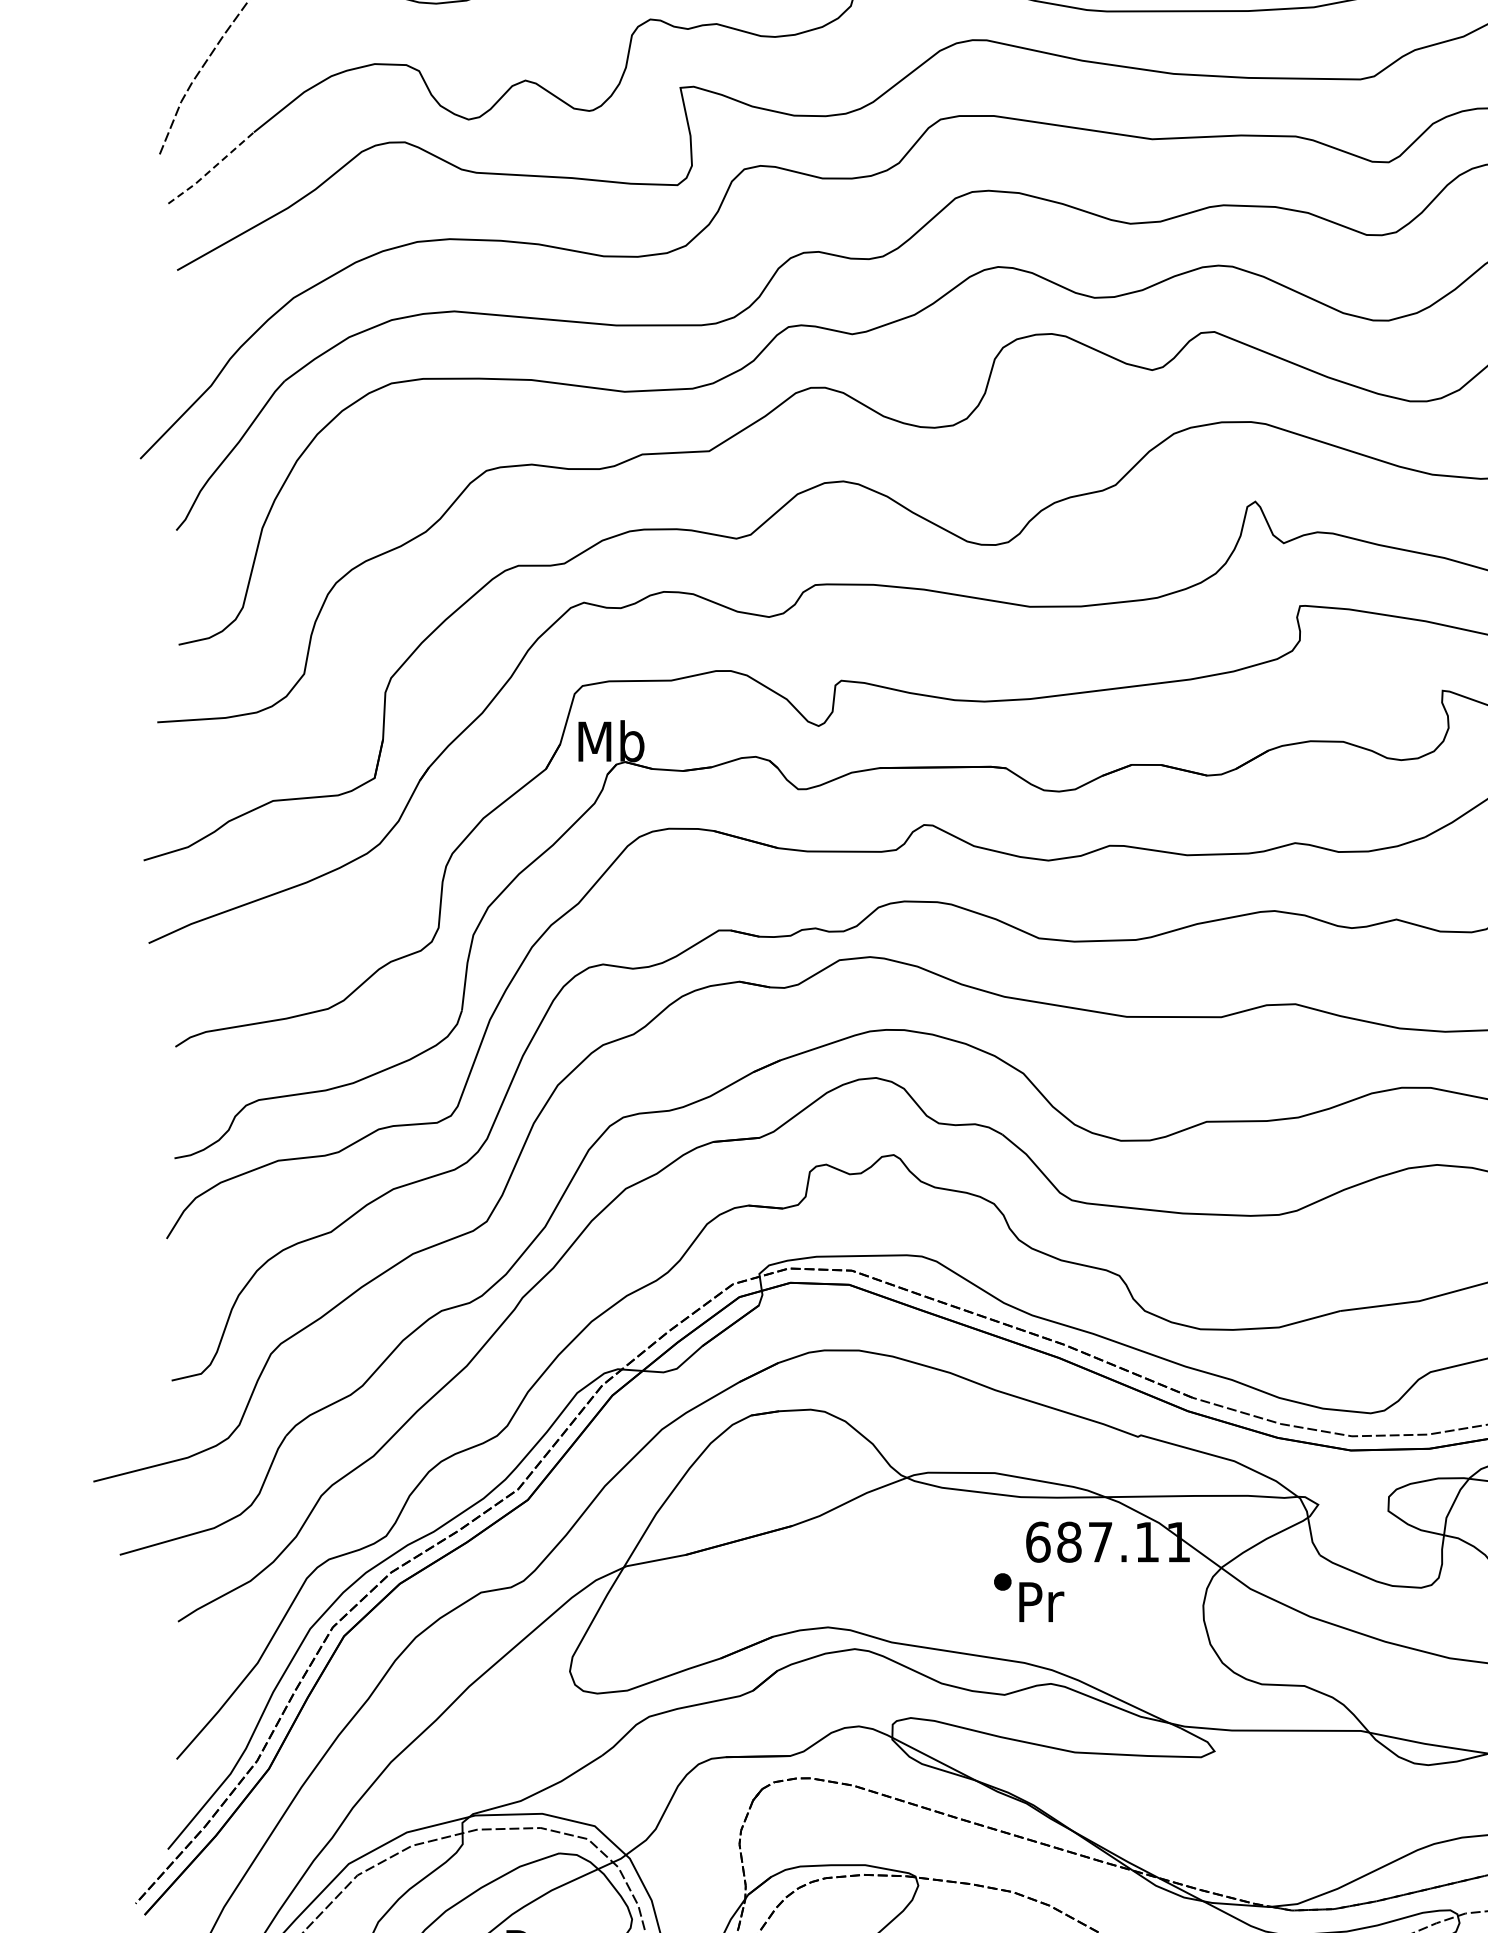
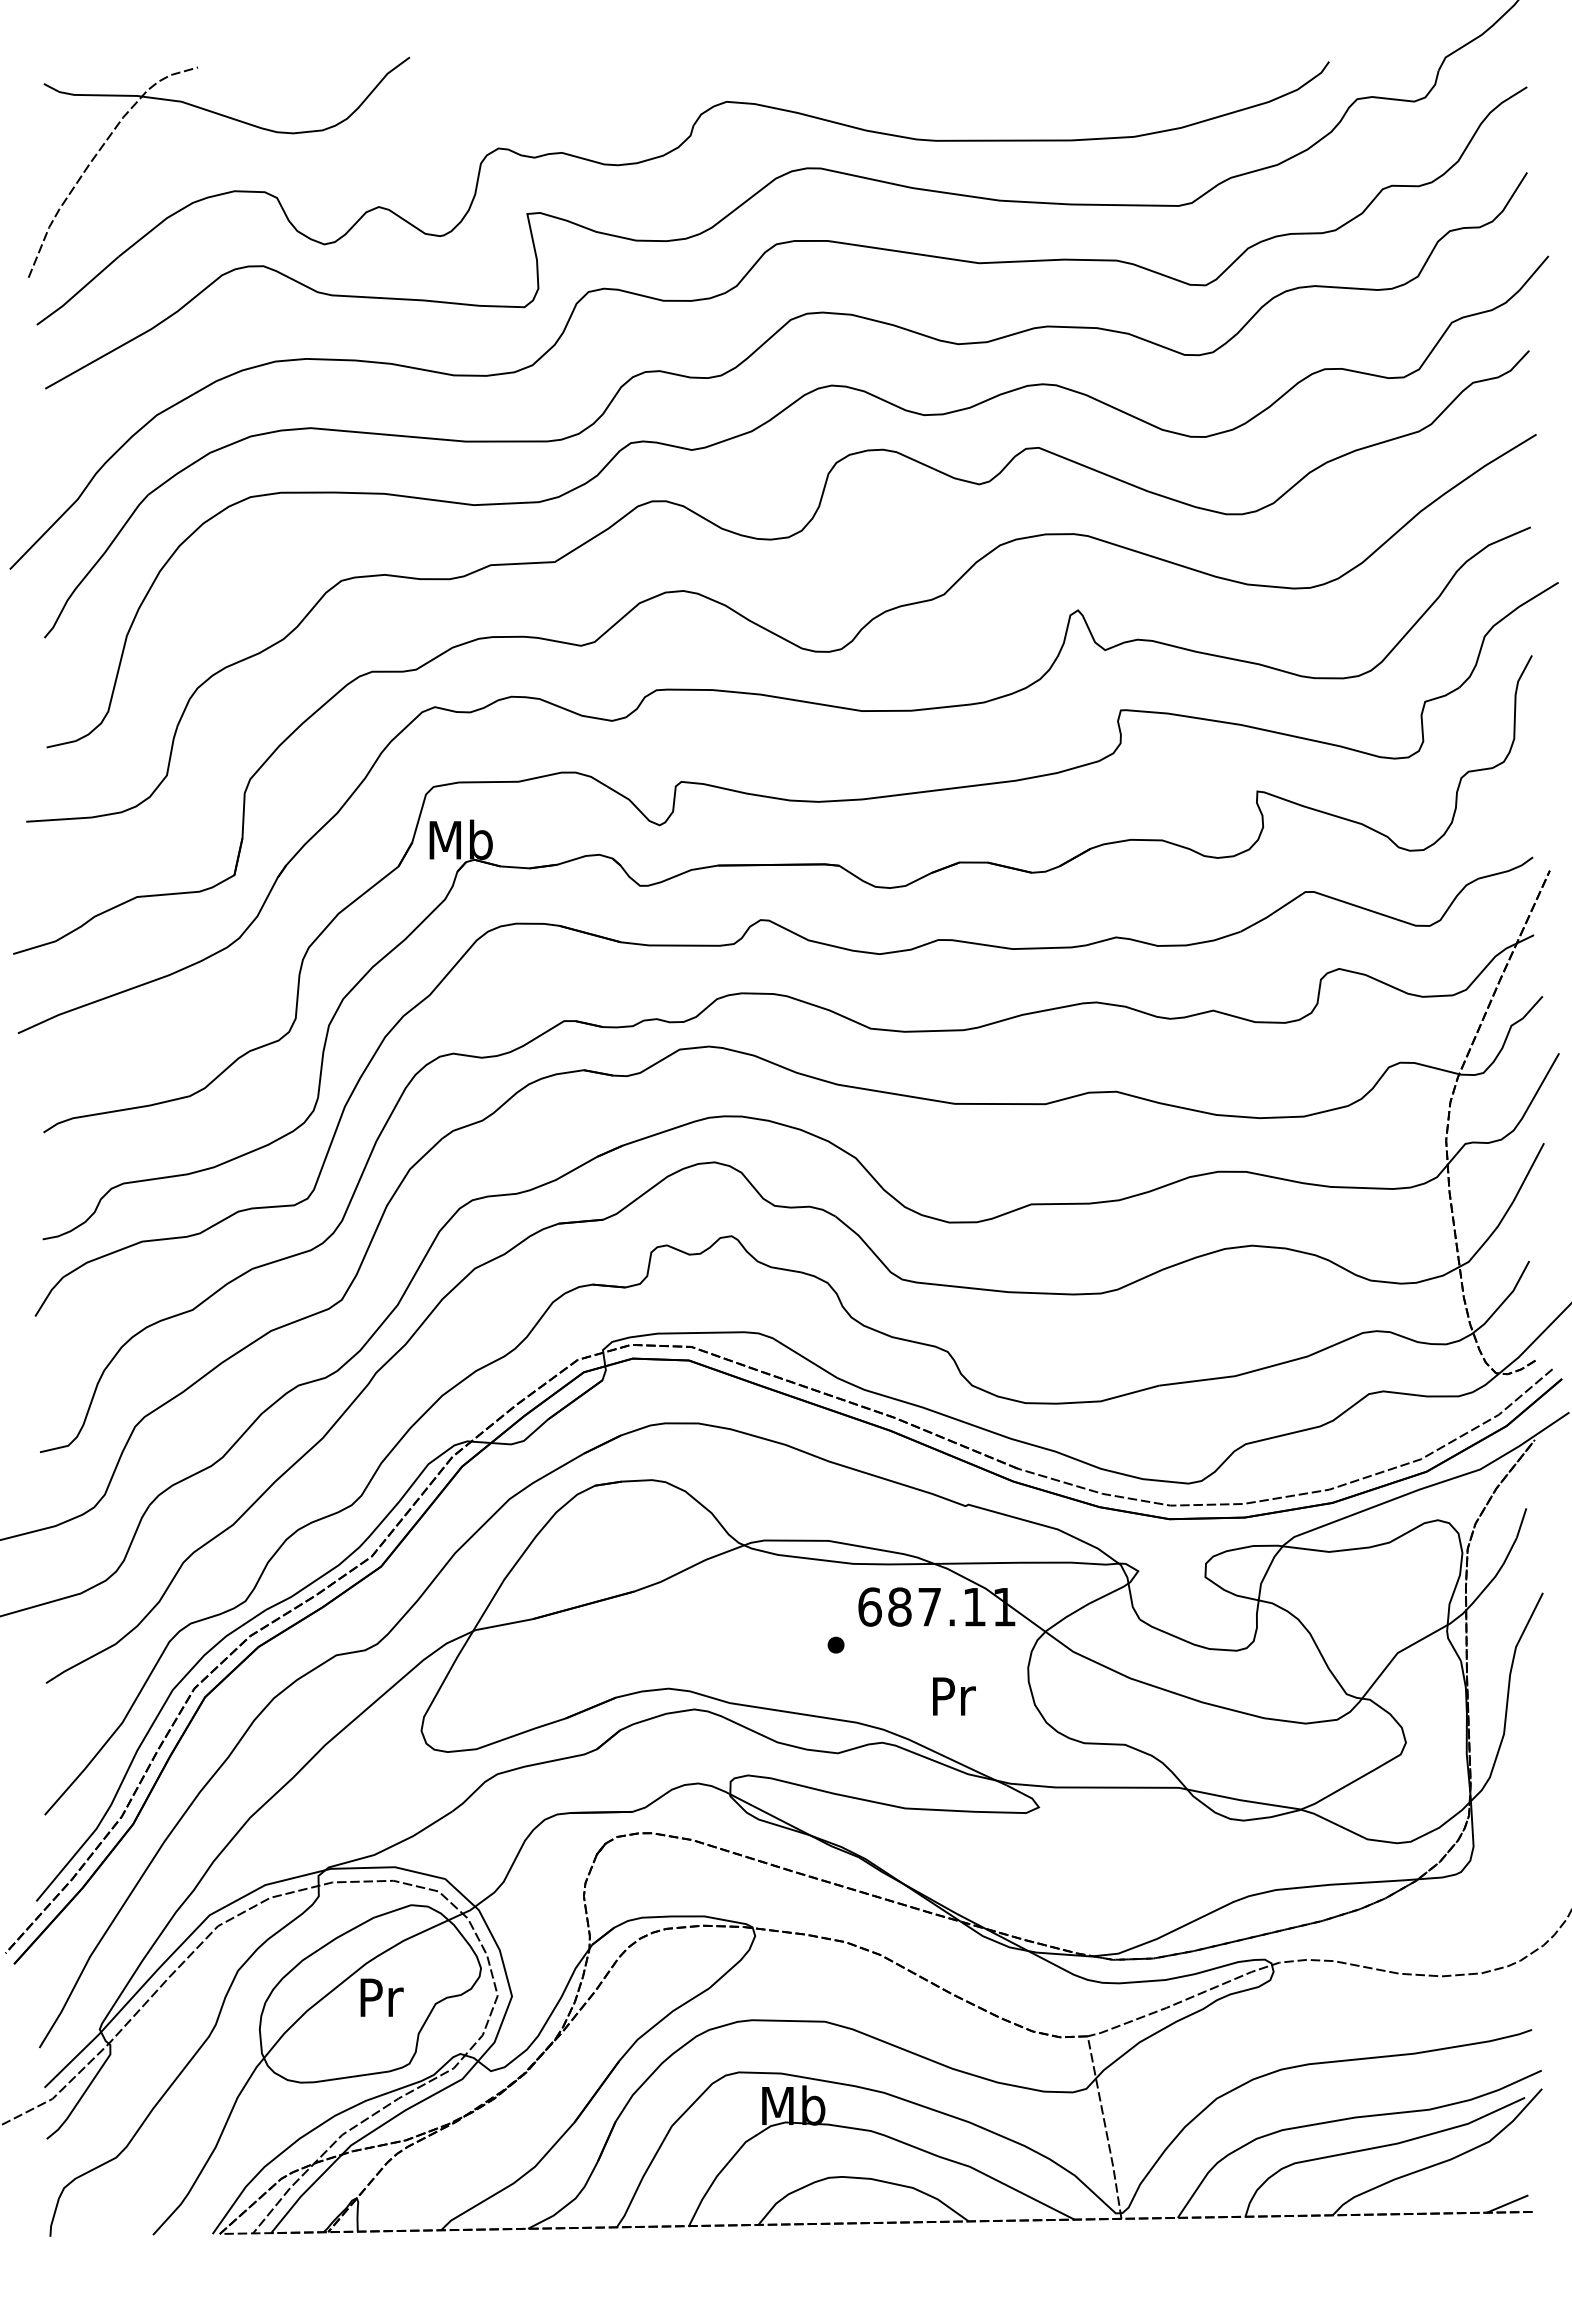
line: (211, 169) -> (78, 292), dashed -> solid
text: (1041, 1602) -> (954, 1696), moved

